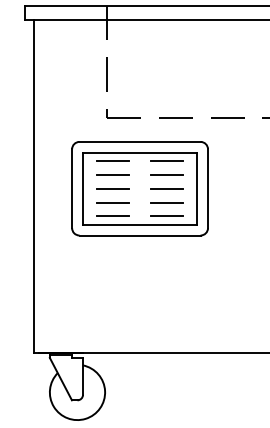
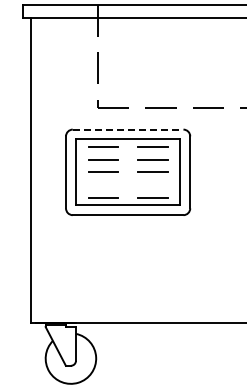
line: (140, 141) -> (128, 129), solid -> dashed
line: (113, 203) -> (103, 185), removed
line: (166, 203) -> (152, 185), removed

